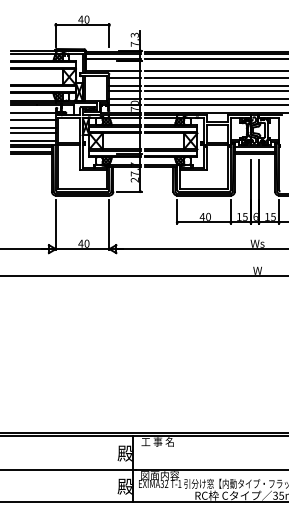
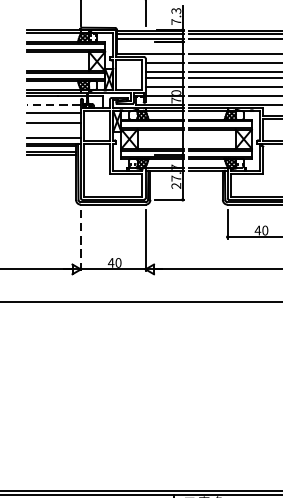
line: (33, 113) -> (53, 105), solid -> dashed
line: (32, 132) -> (52, 128), removed
line: (55, 225) -> (80, 240), solid -> dashed

